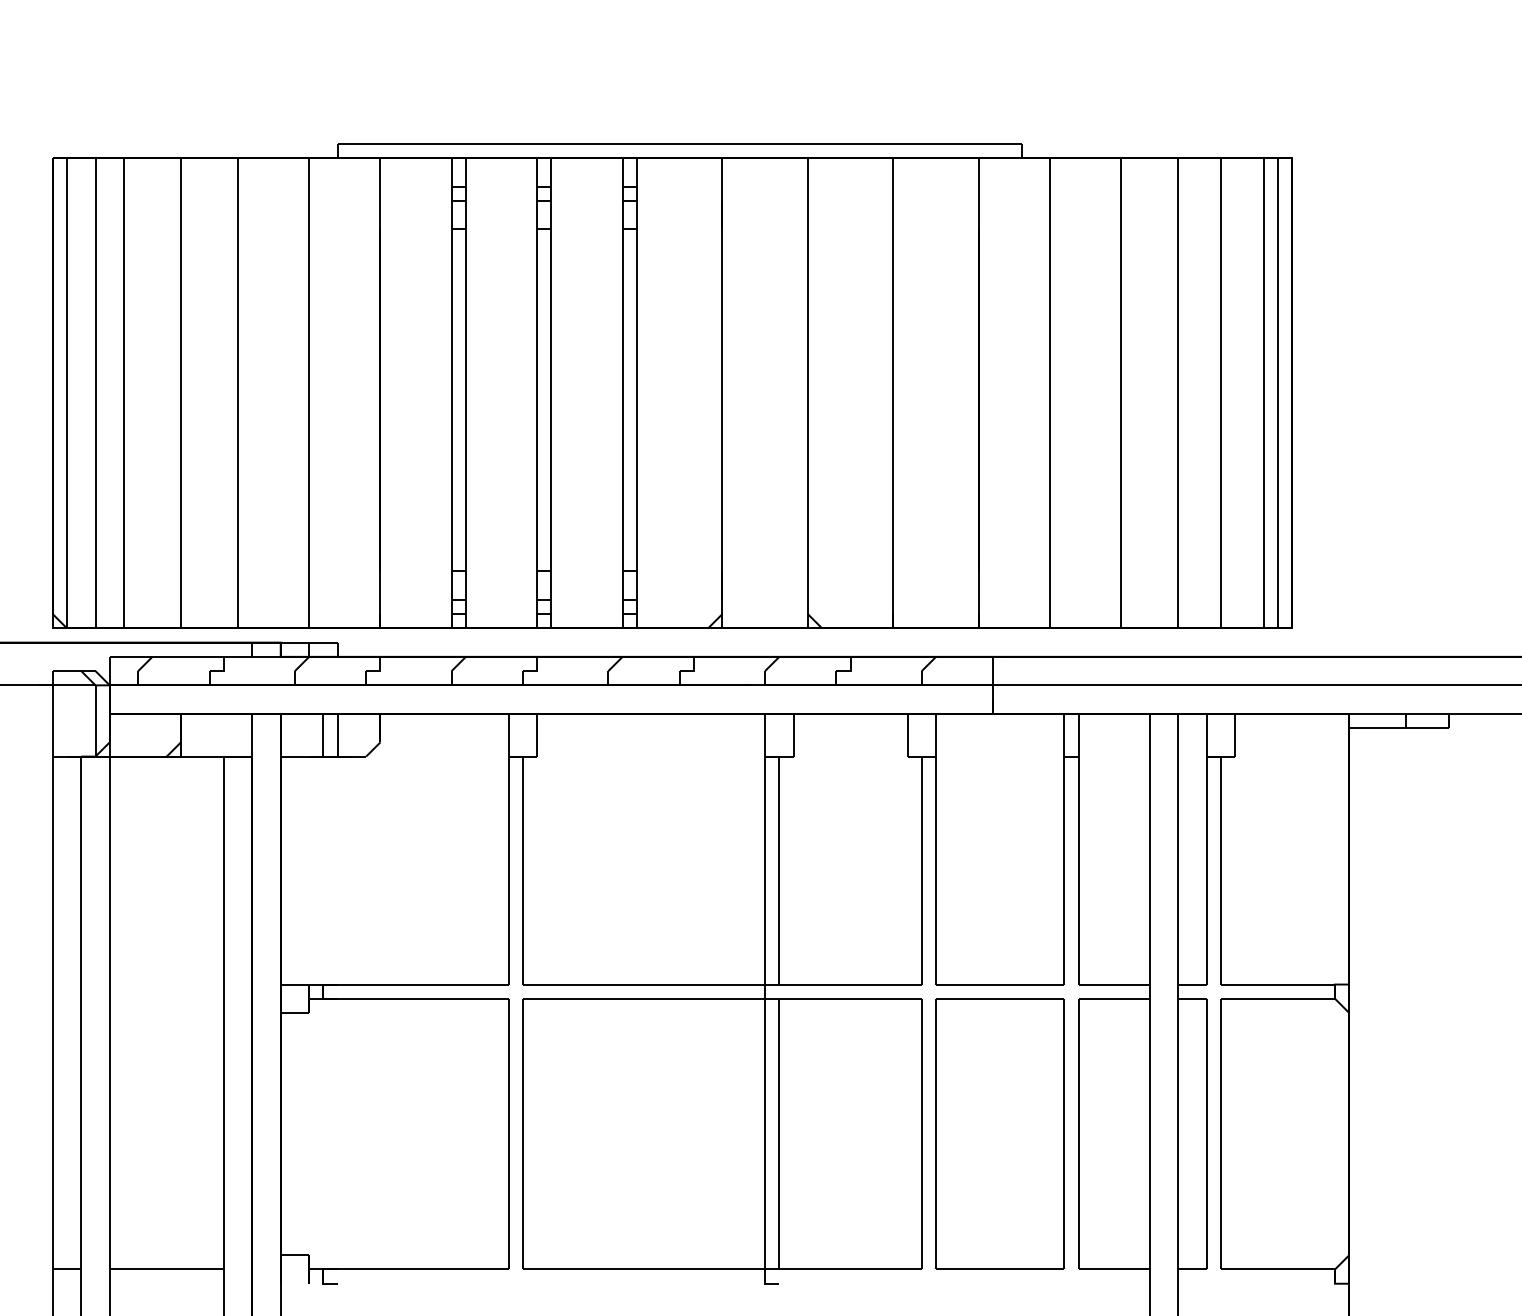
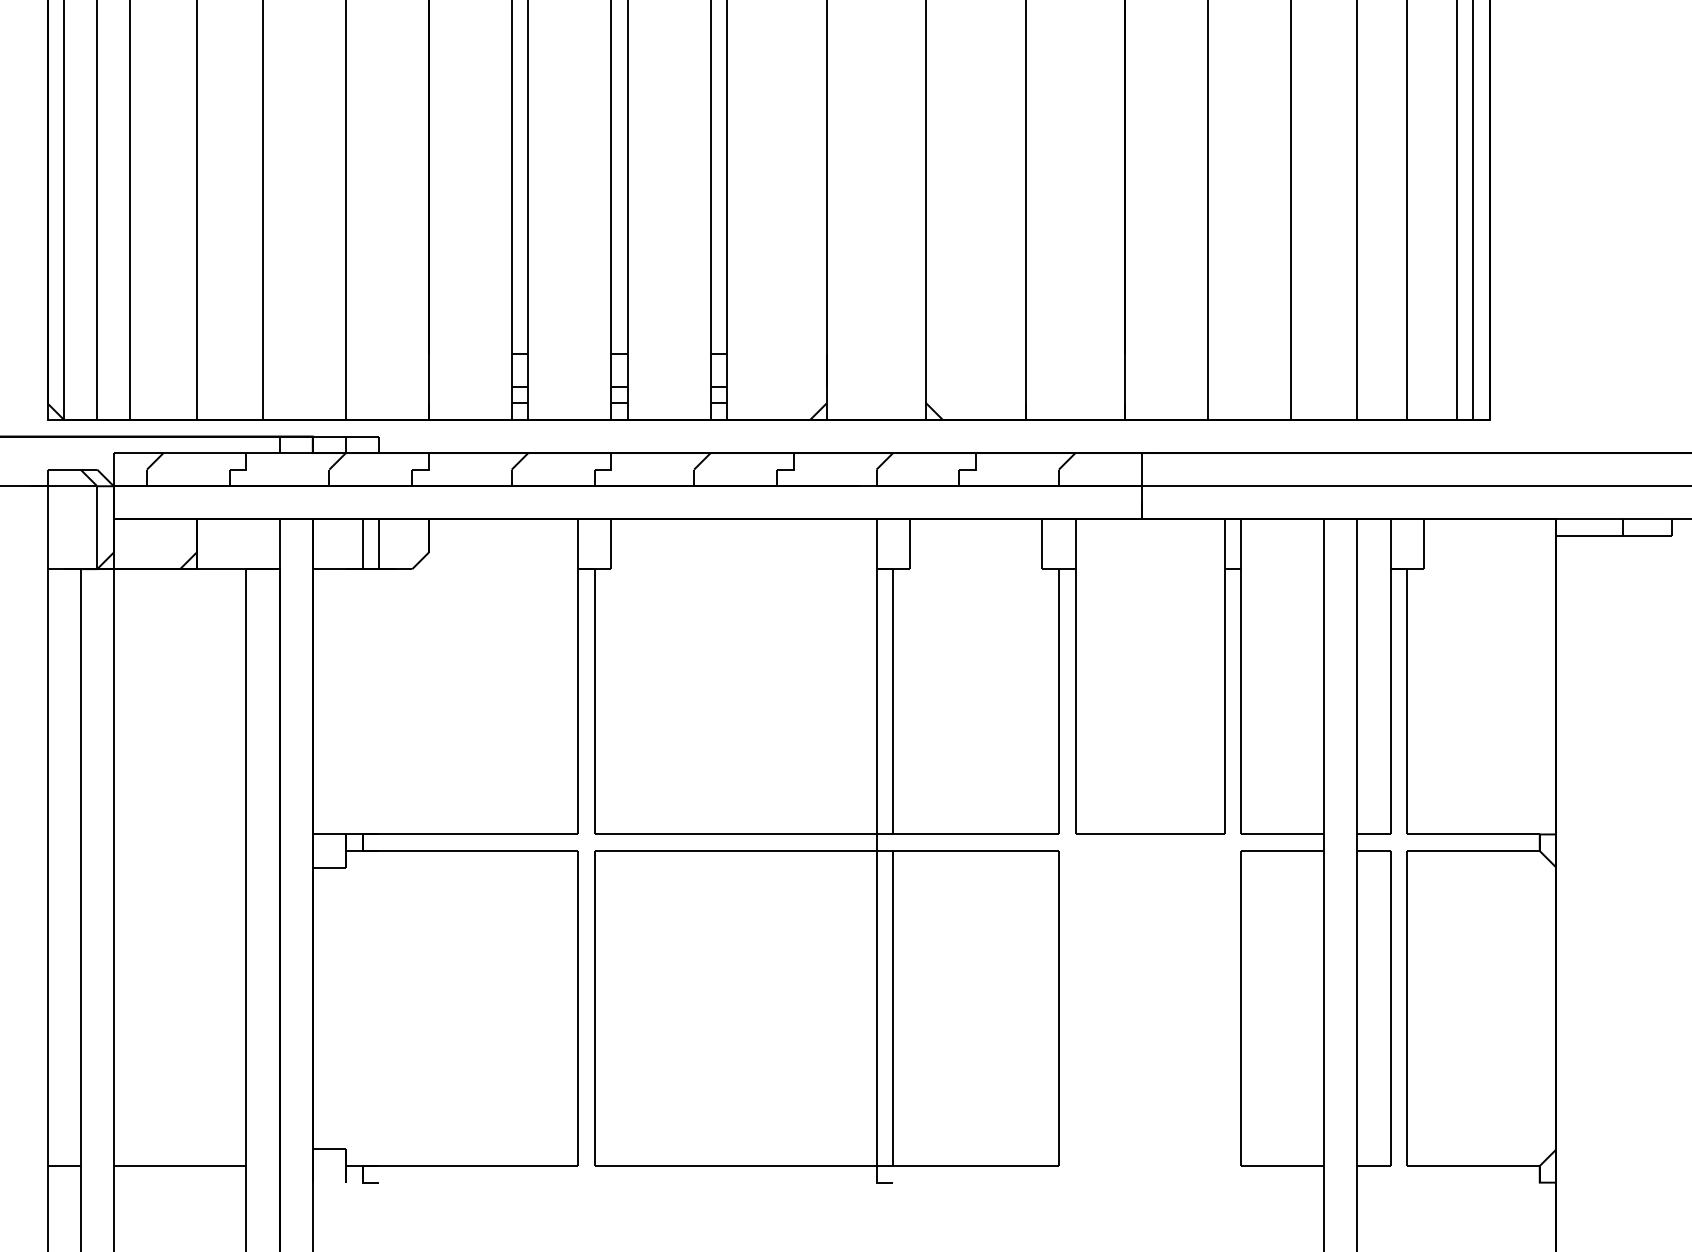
part: (999, 1133) -> (1149, 1007), removed

